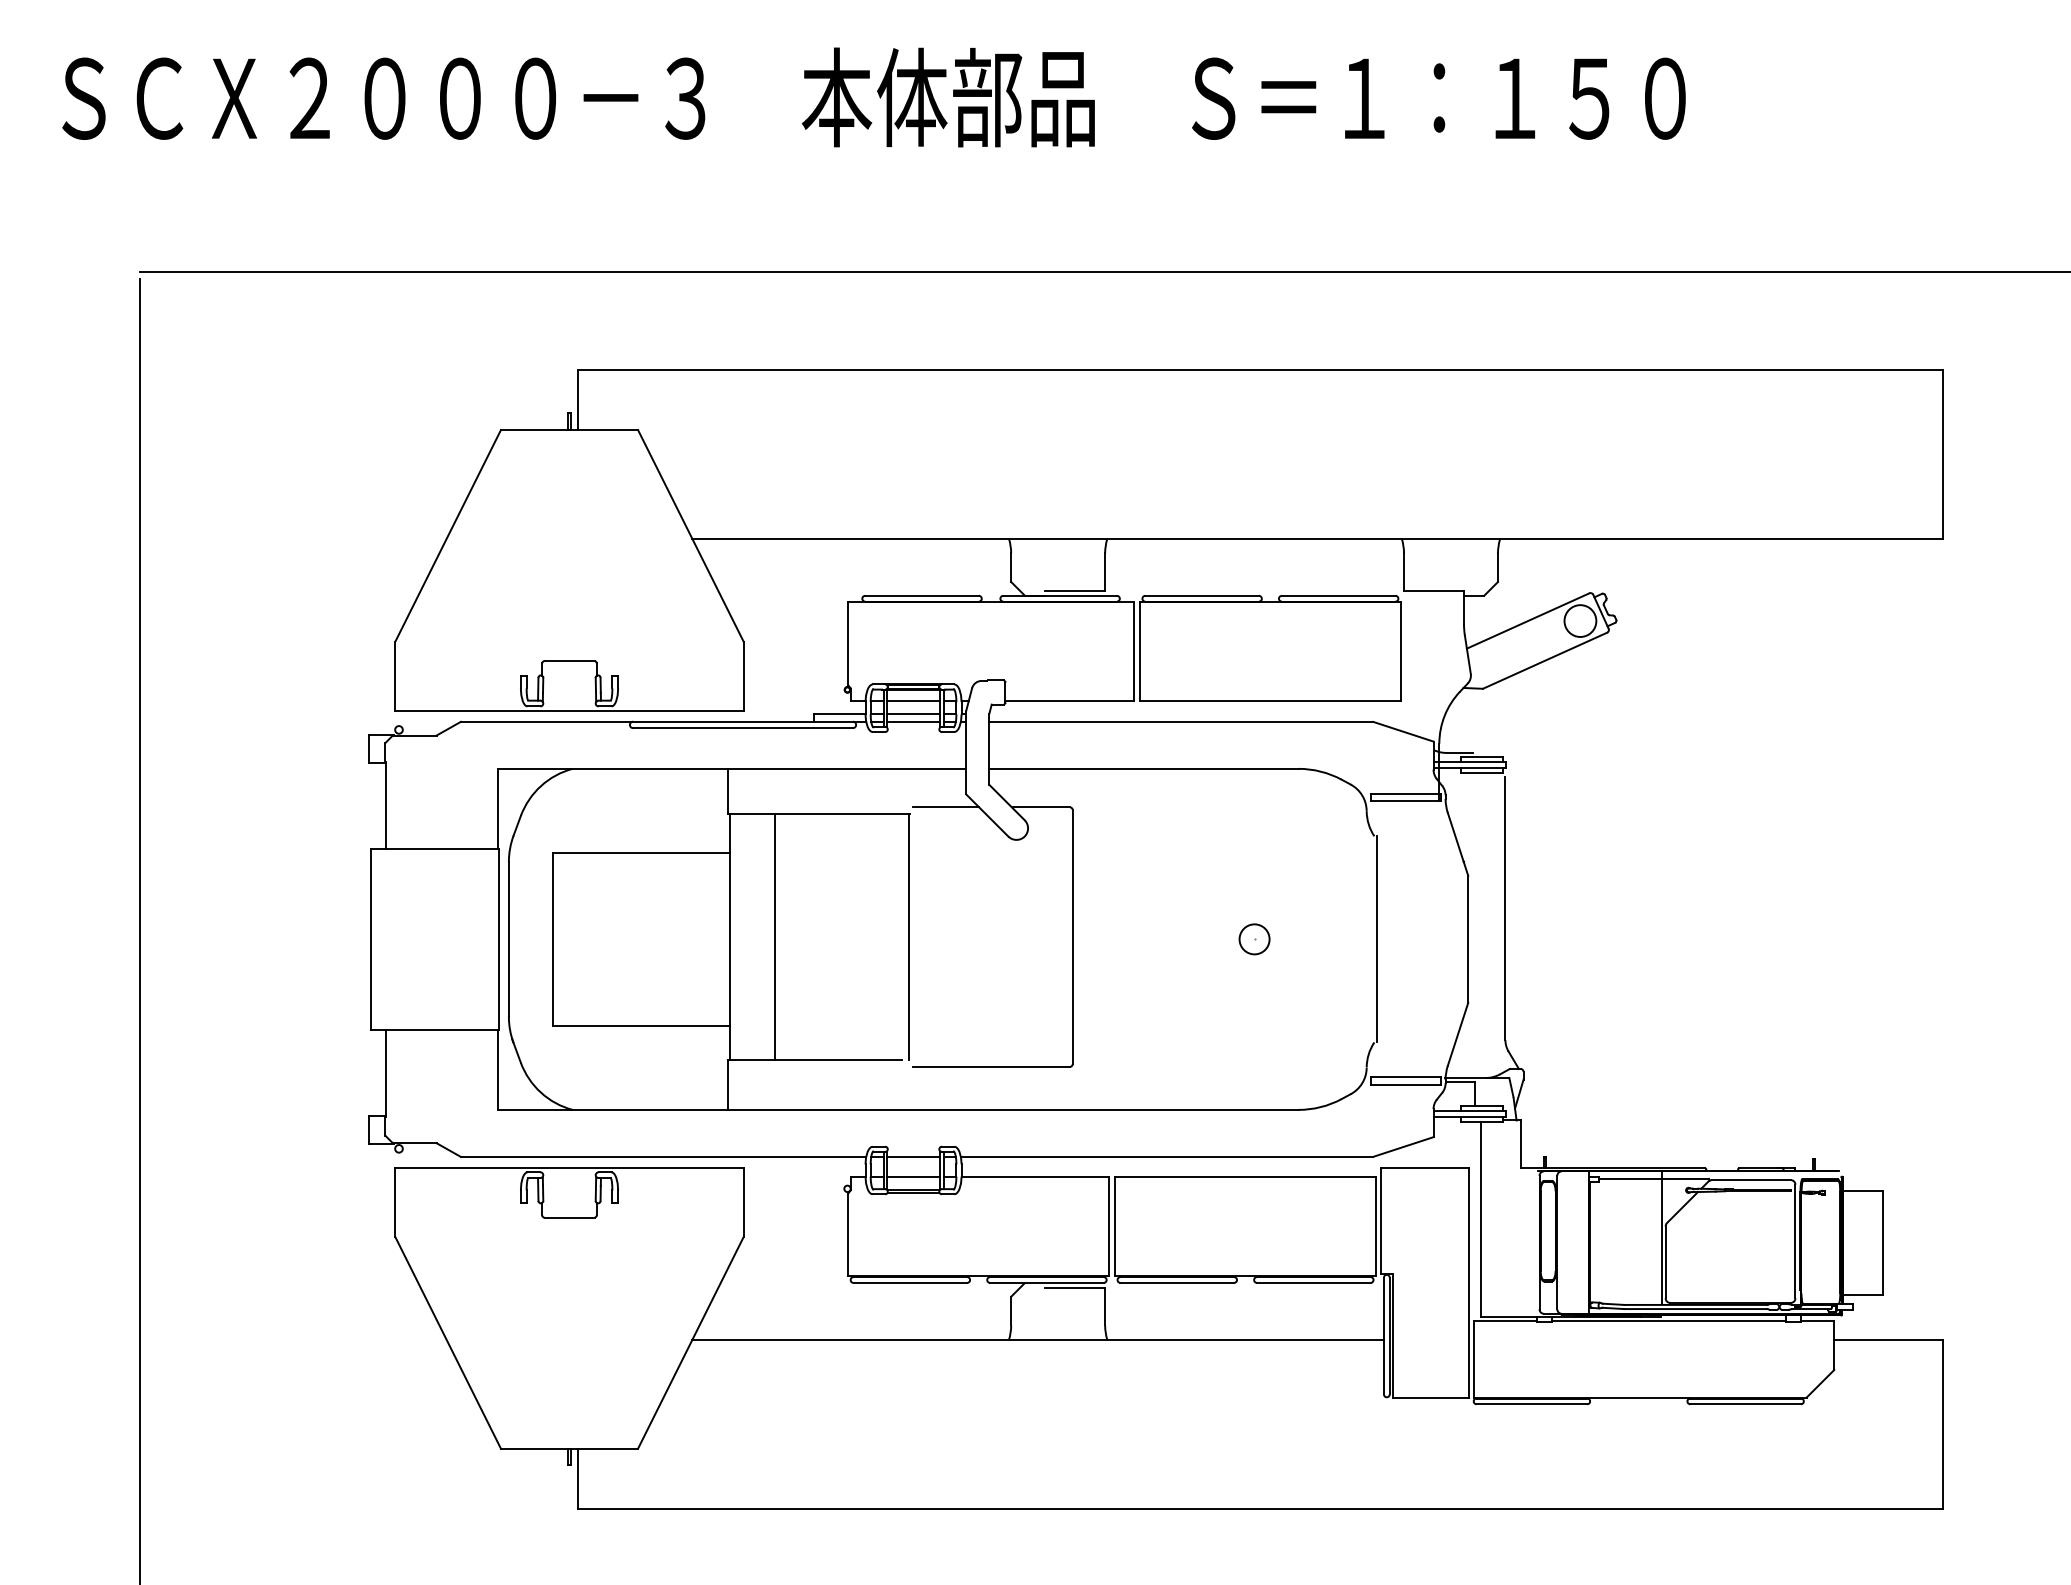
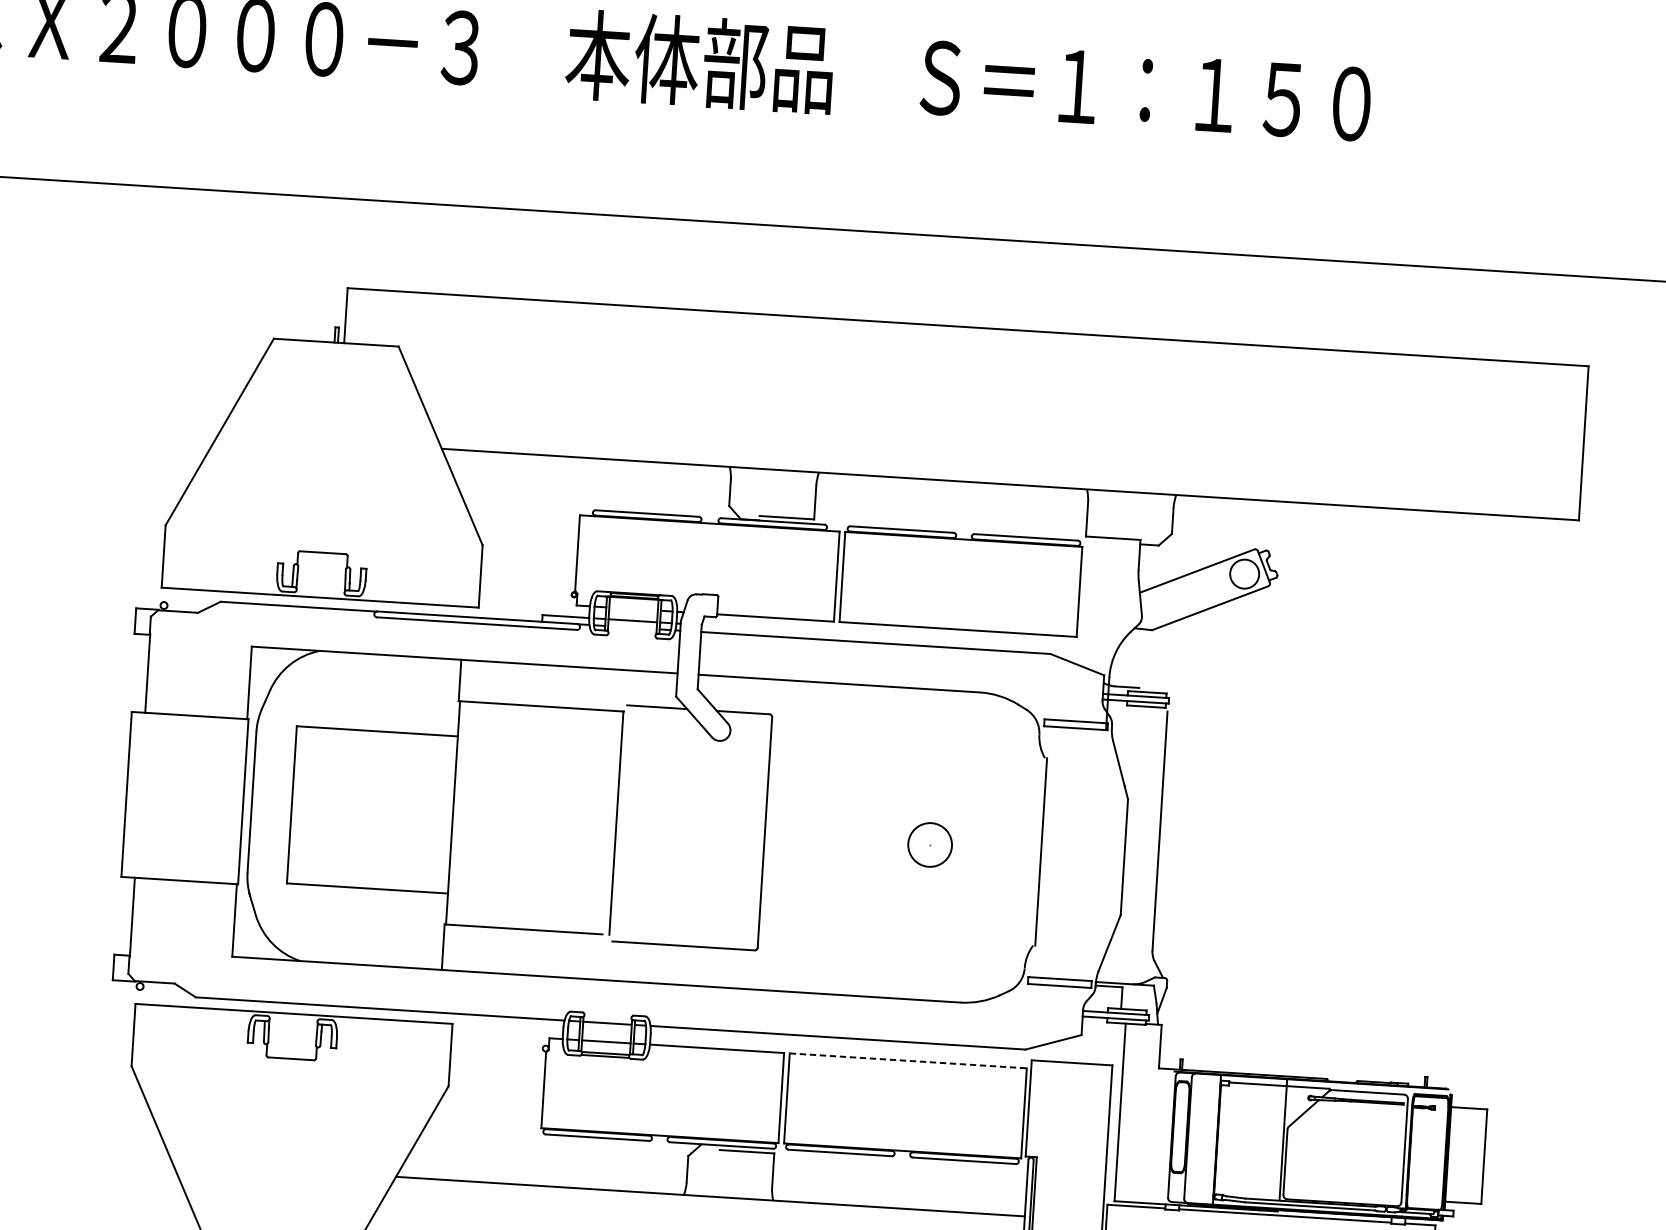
line: (913, 701) -> (633, 609), removed
line: (913, 721) -> (632, 627), removed
line: (775, 936) -> (494, 814), removed
circle: (1254, 939) -> (930, 845), size x1.6
line: (1246, 1177) -> (909, 1061), solid -> dashed

